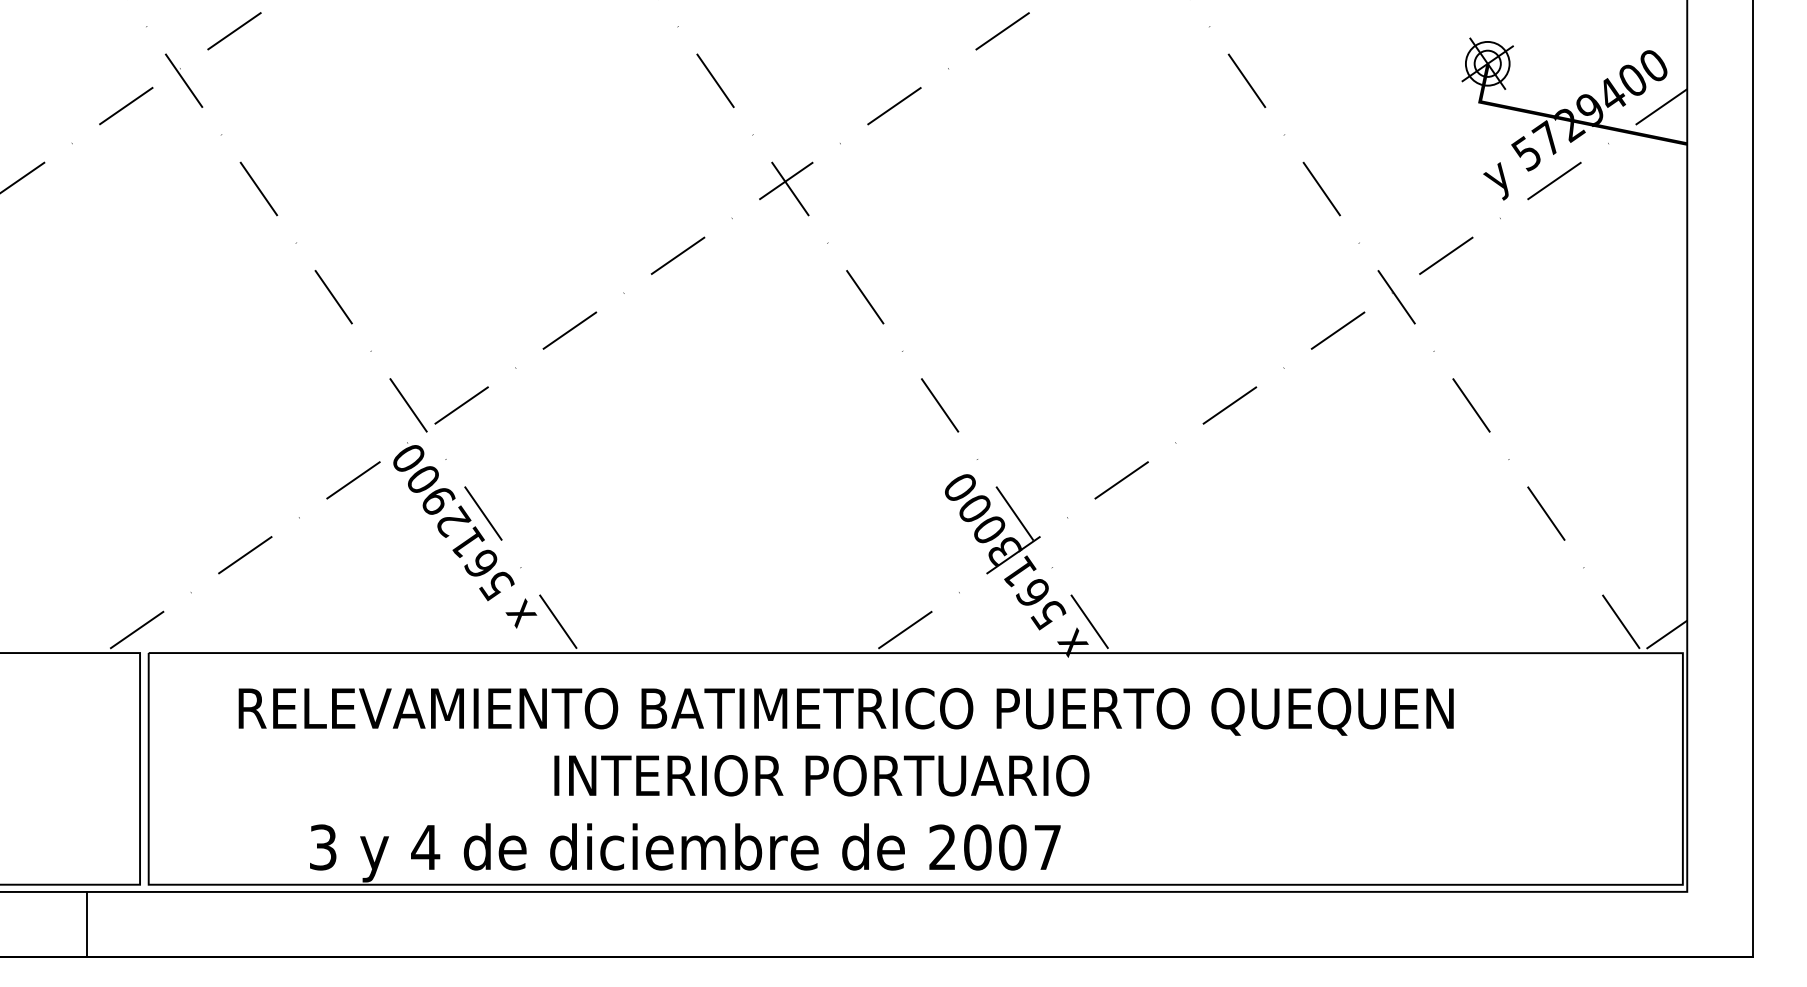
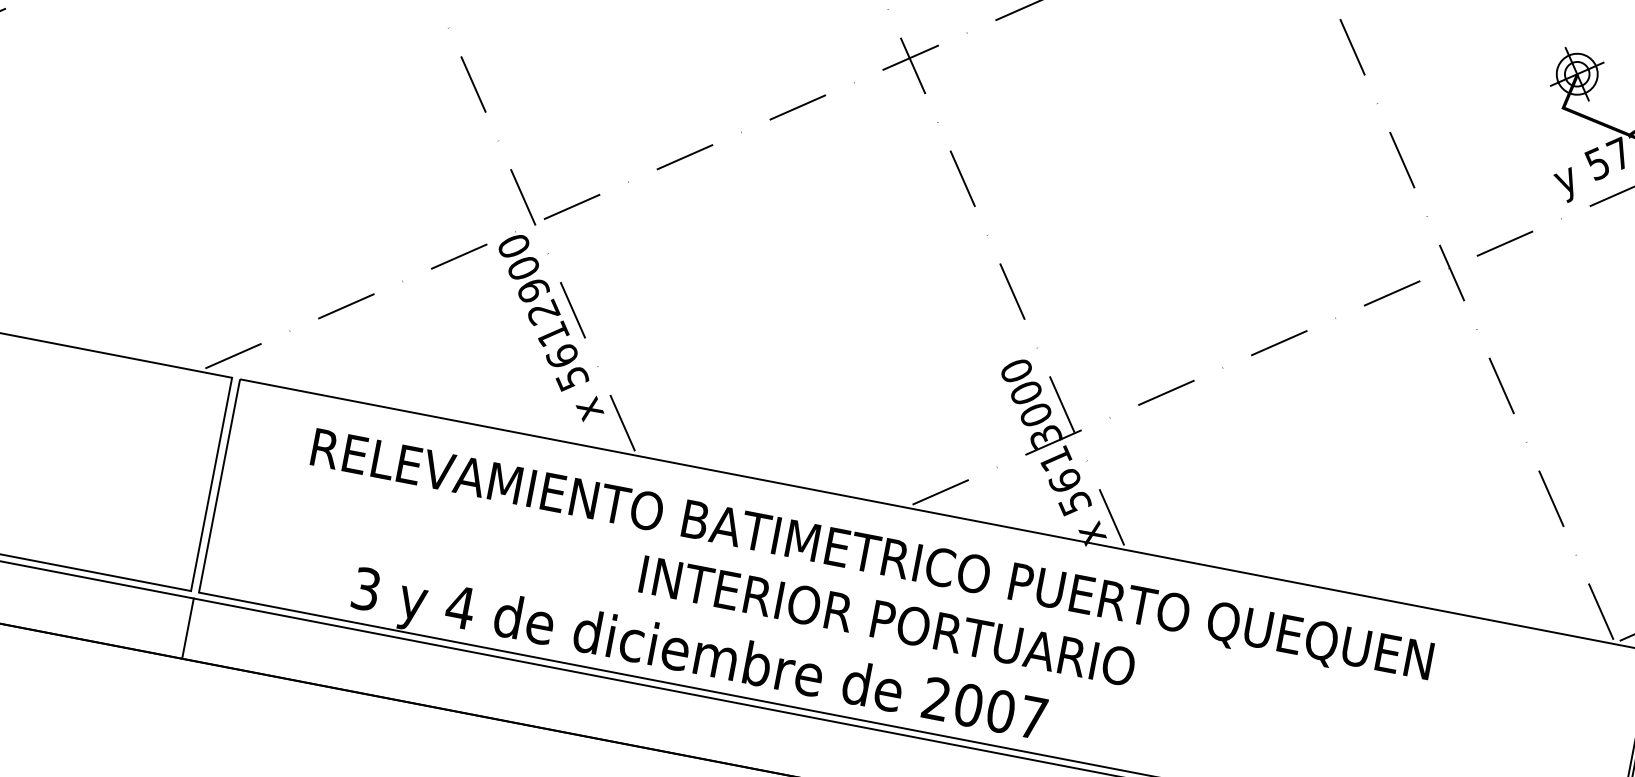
text: (821, 775) -> (887, 620), moved
line: (87, 924) -> (188, 628), moved

